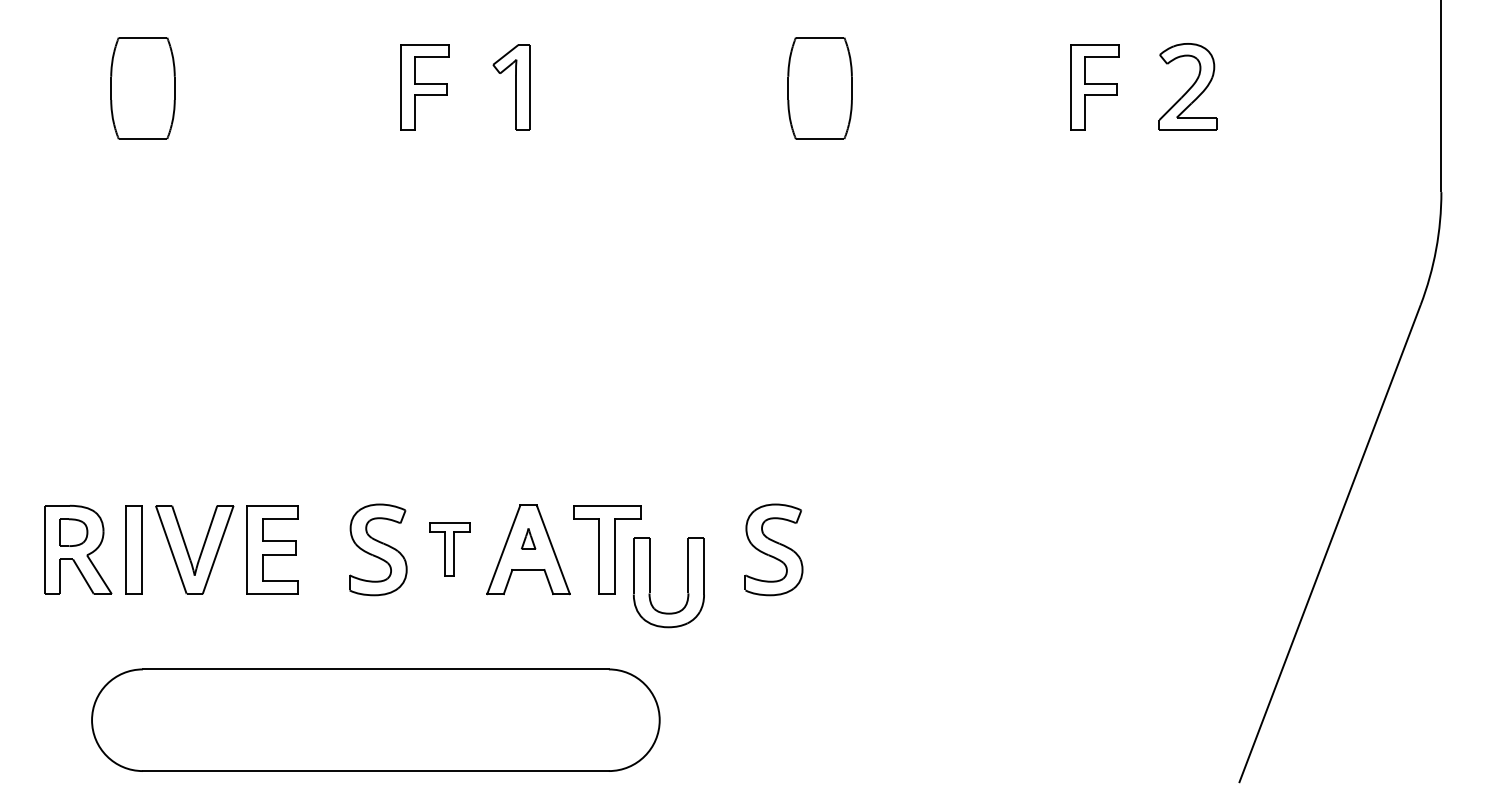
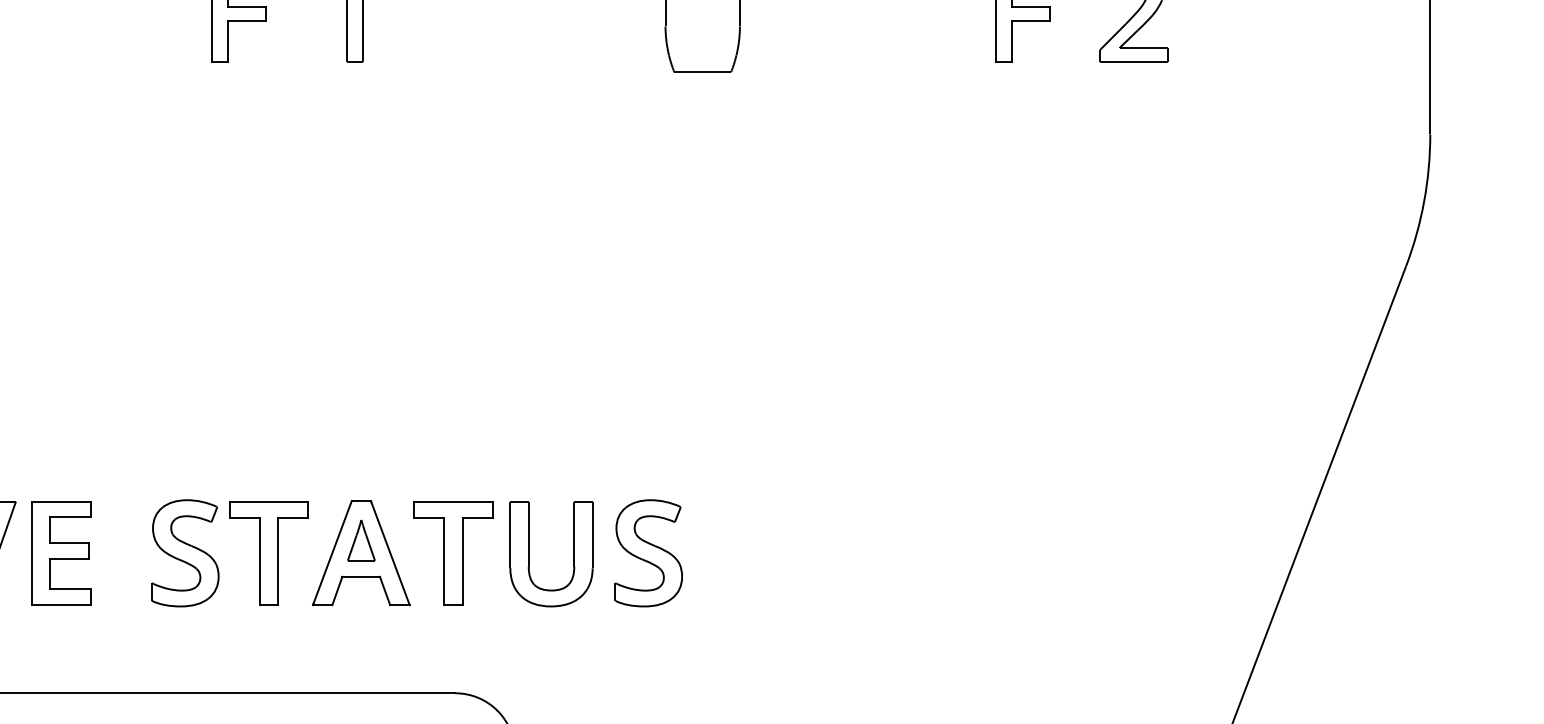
part: (528, 538) -> (361, 539), size x1.67
part: (449, 549) -> (268, 552), size x1.67
part: (650, 582) -> (529, 554), moved

